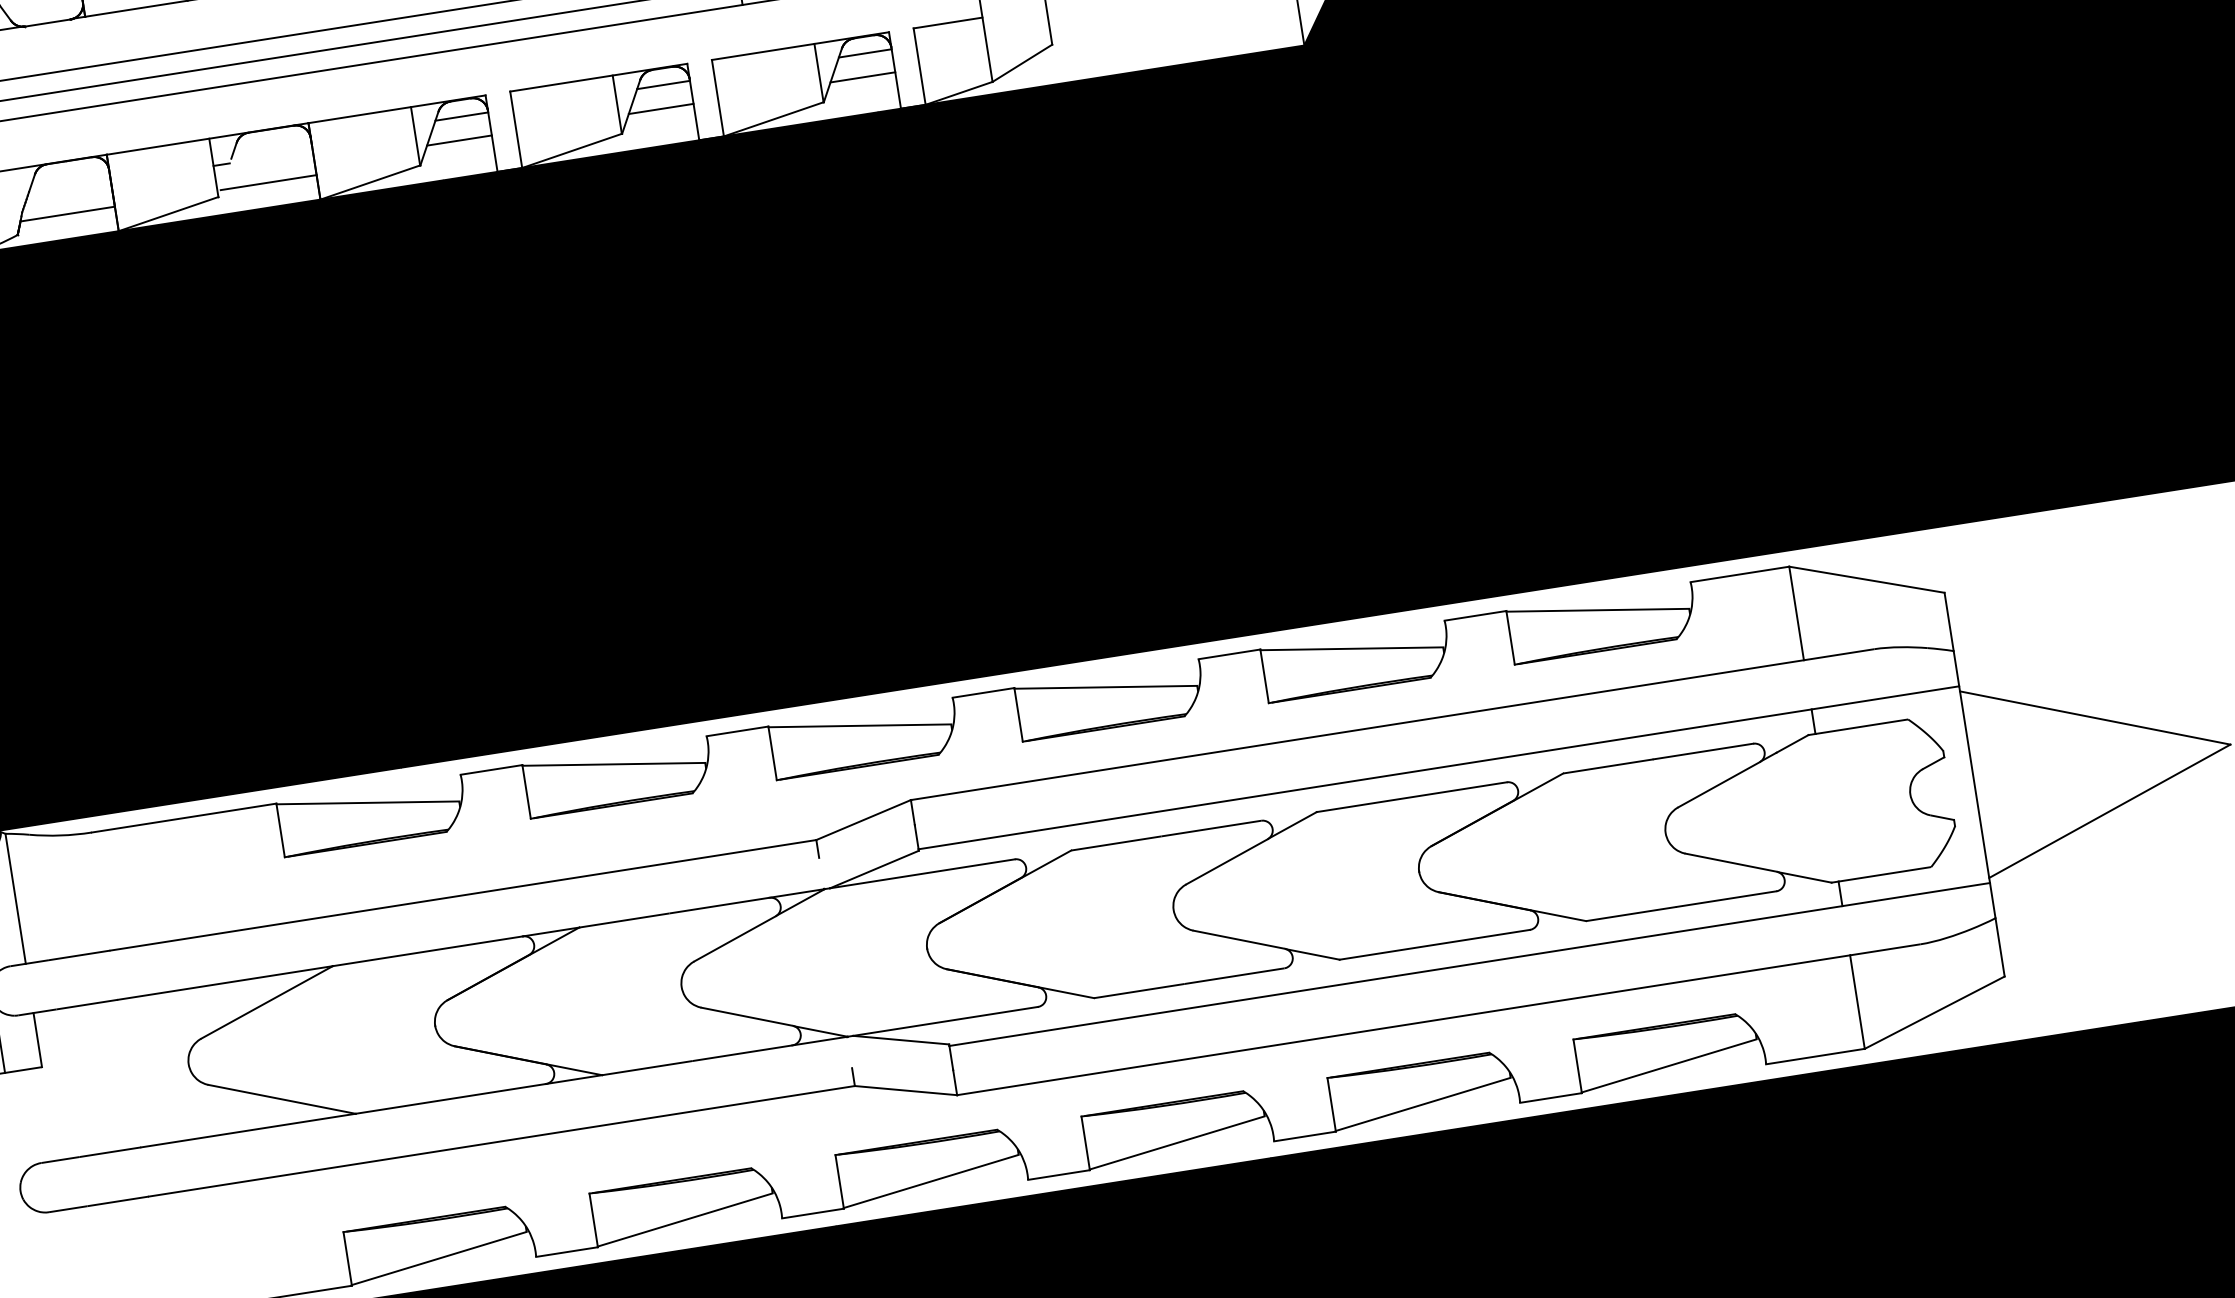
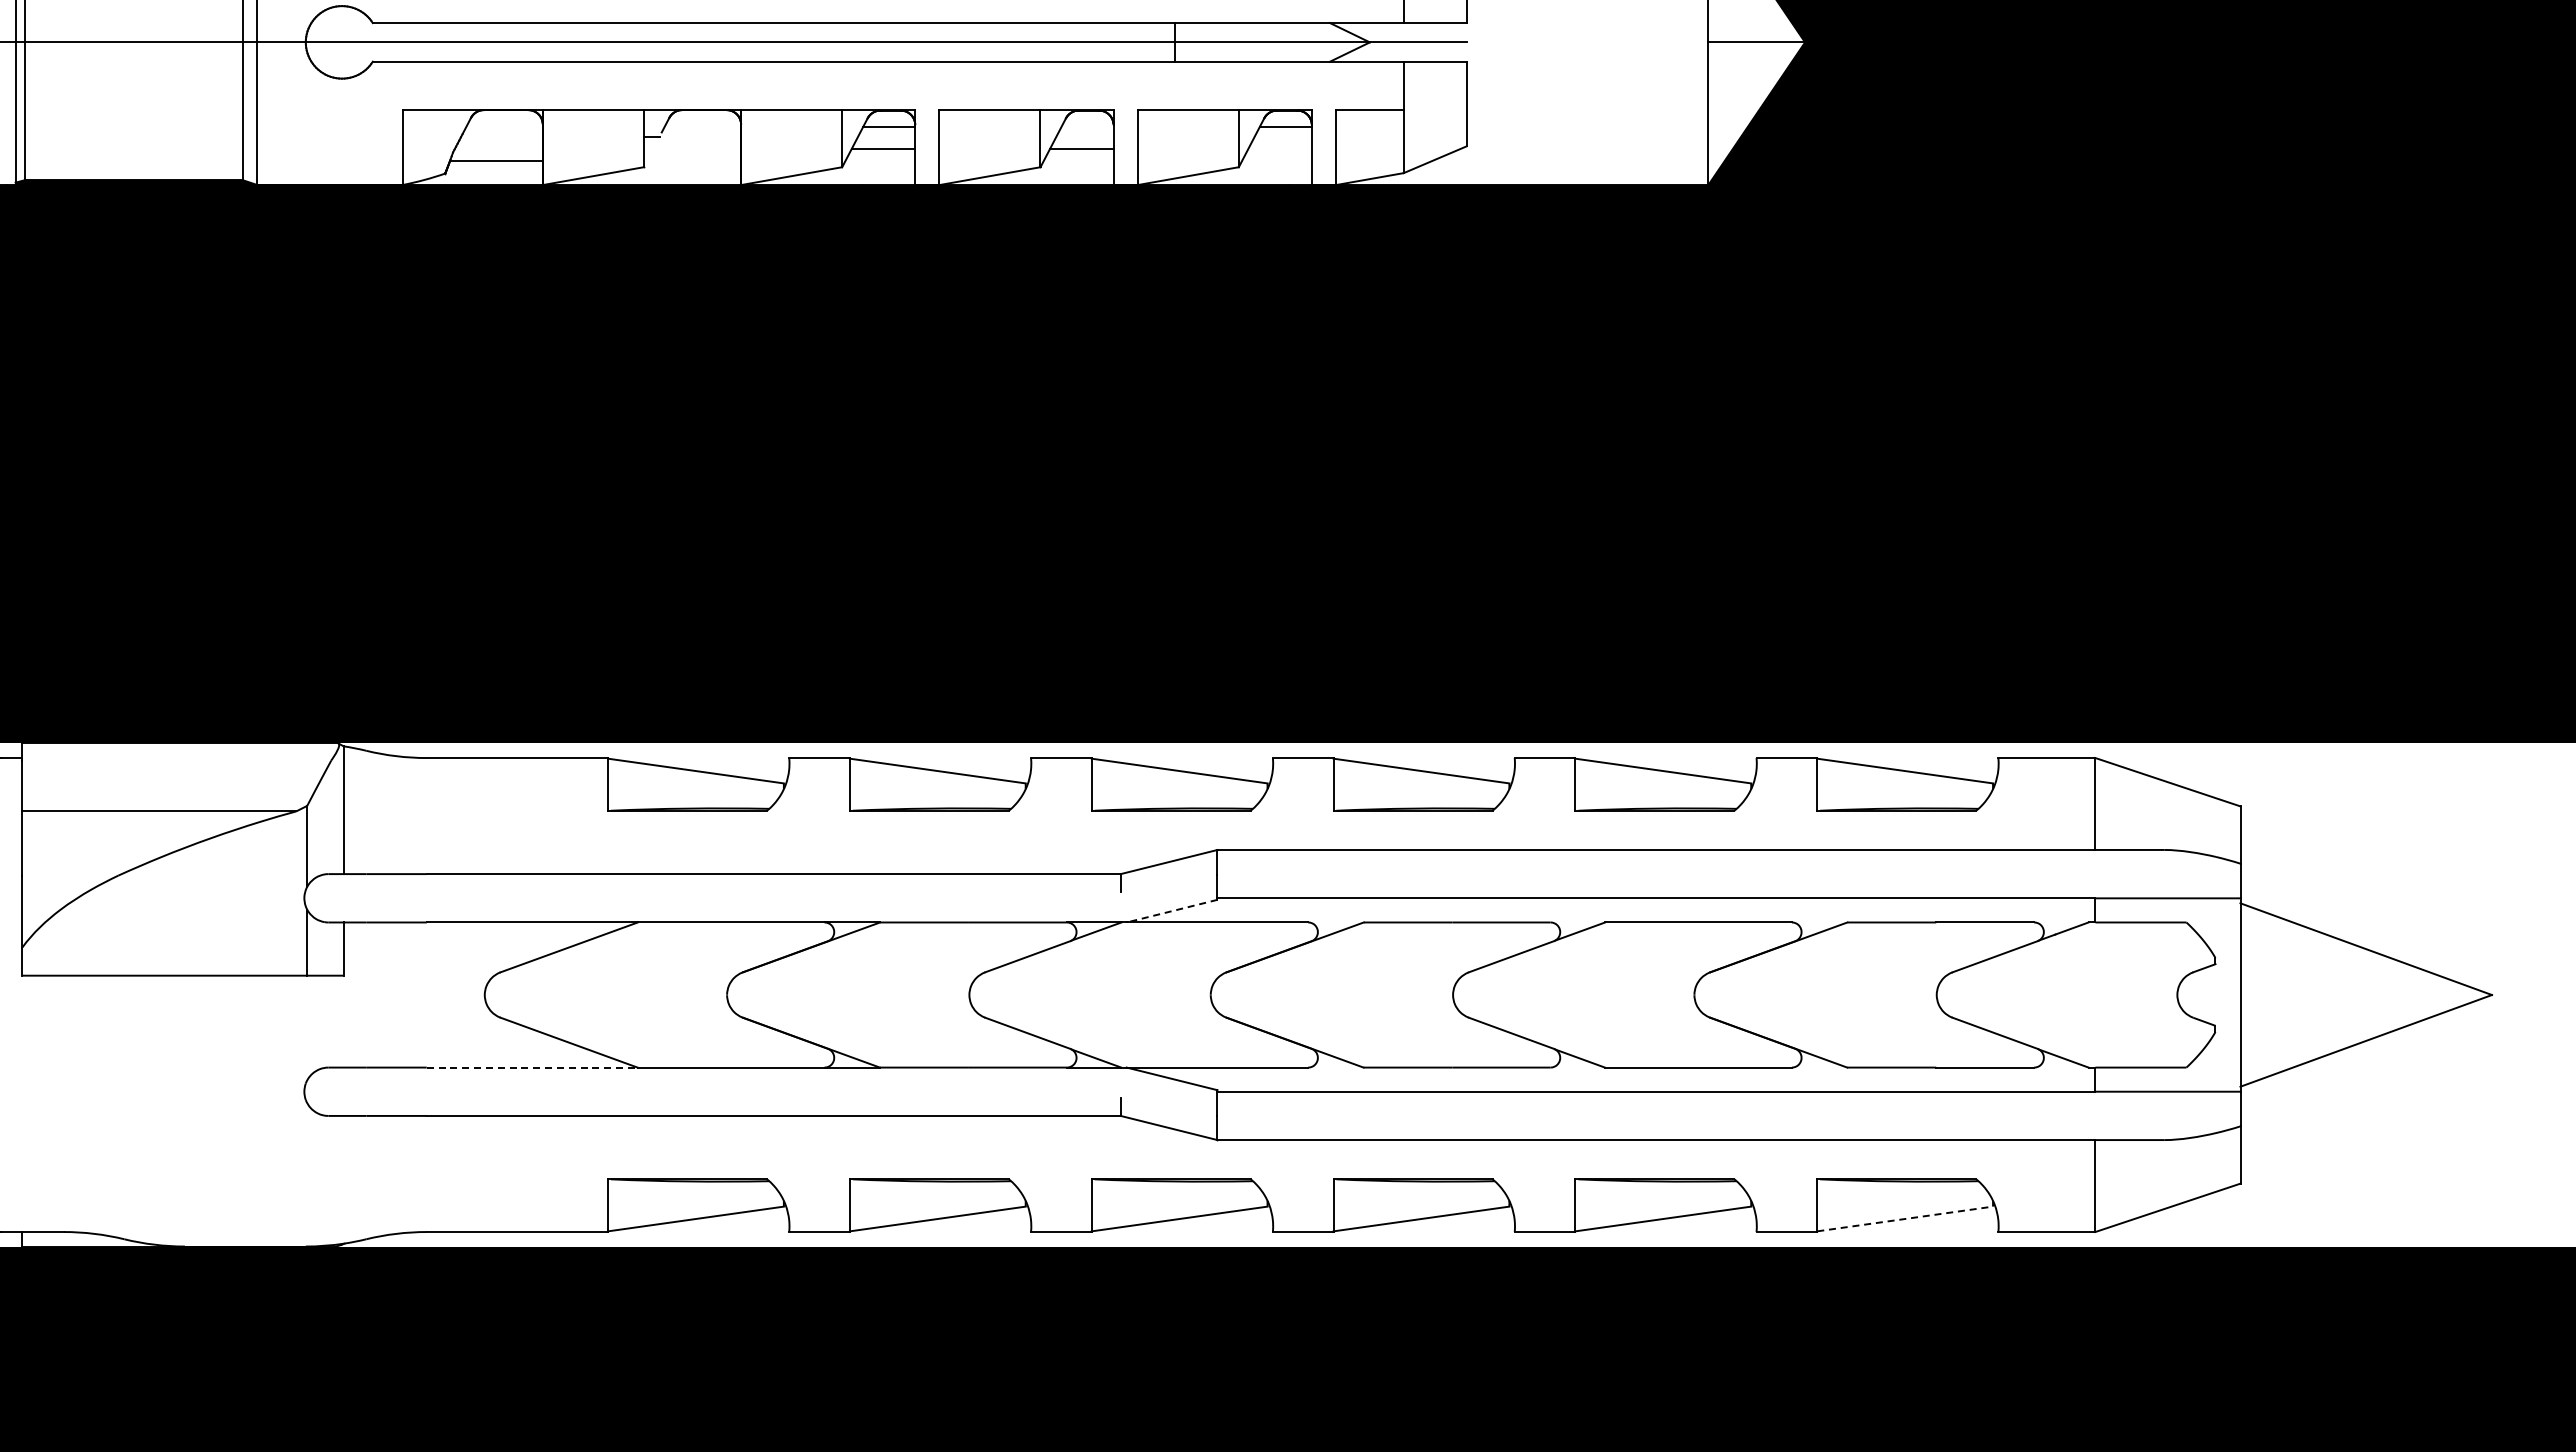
line: (862, 77) -> (1279, 149), removed
line: (663, 84) -> (1087, 126), removed
line: (268, 182) -> (693, 160), removed
line: (874, 869) -> (1172, 911), solid -> dashed
line: (1669, 1065) -> (1905, 1218), solid -> dashed
line: (248, 1130) -> (532, 1067), solid -> dashed

